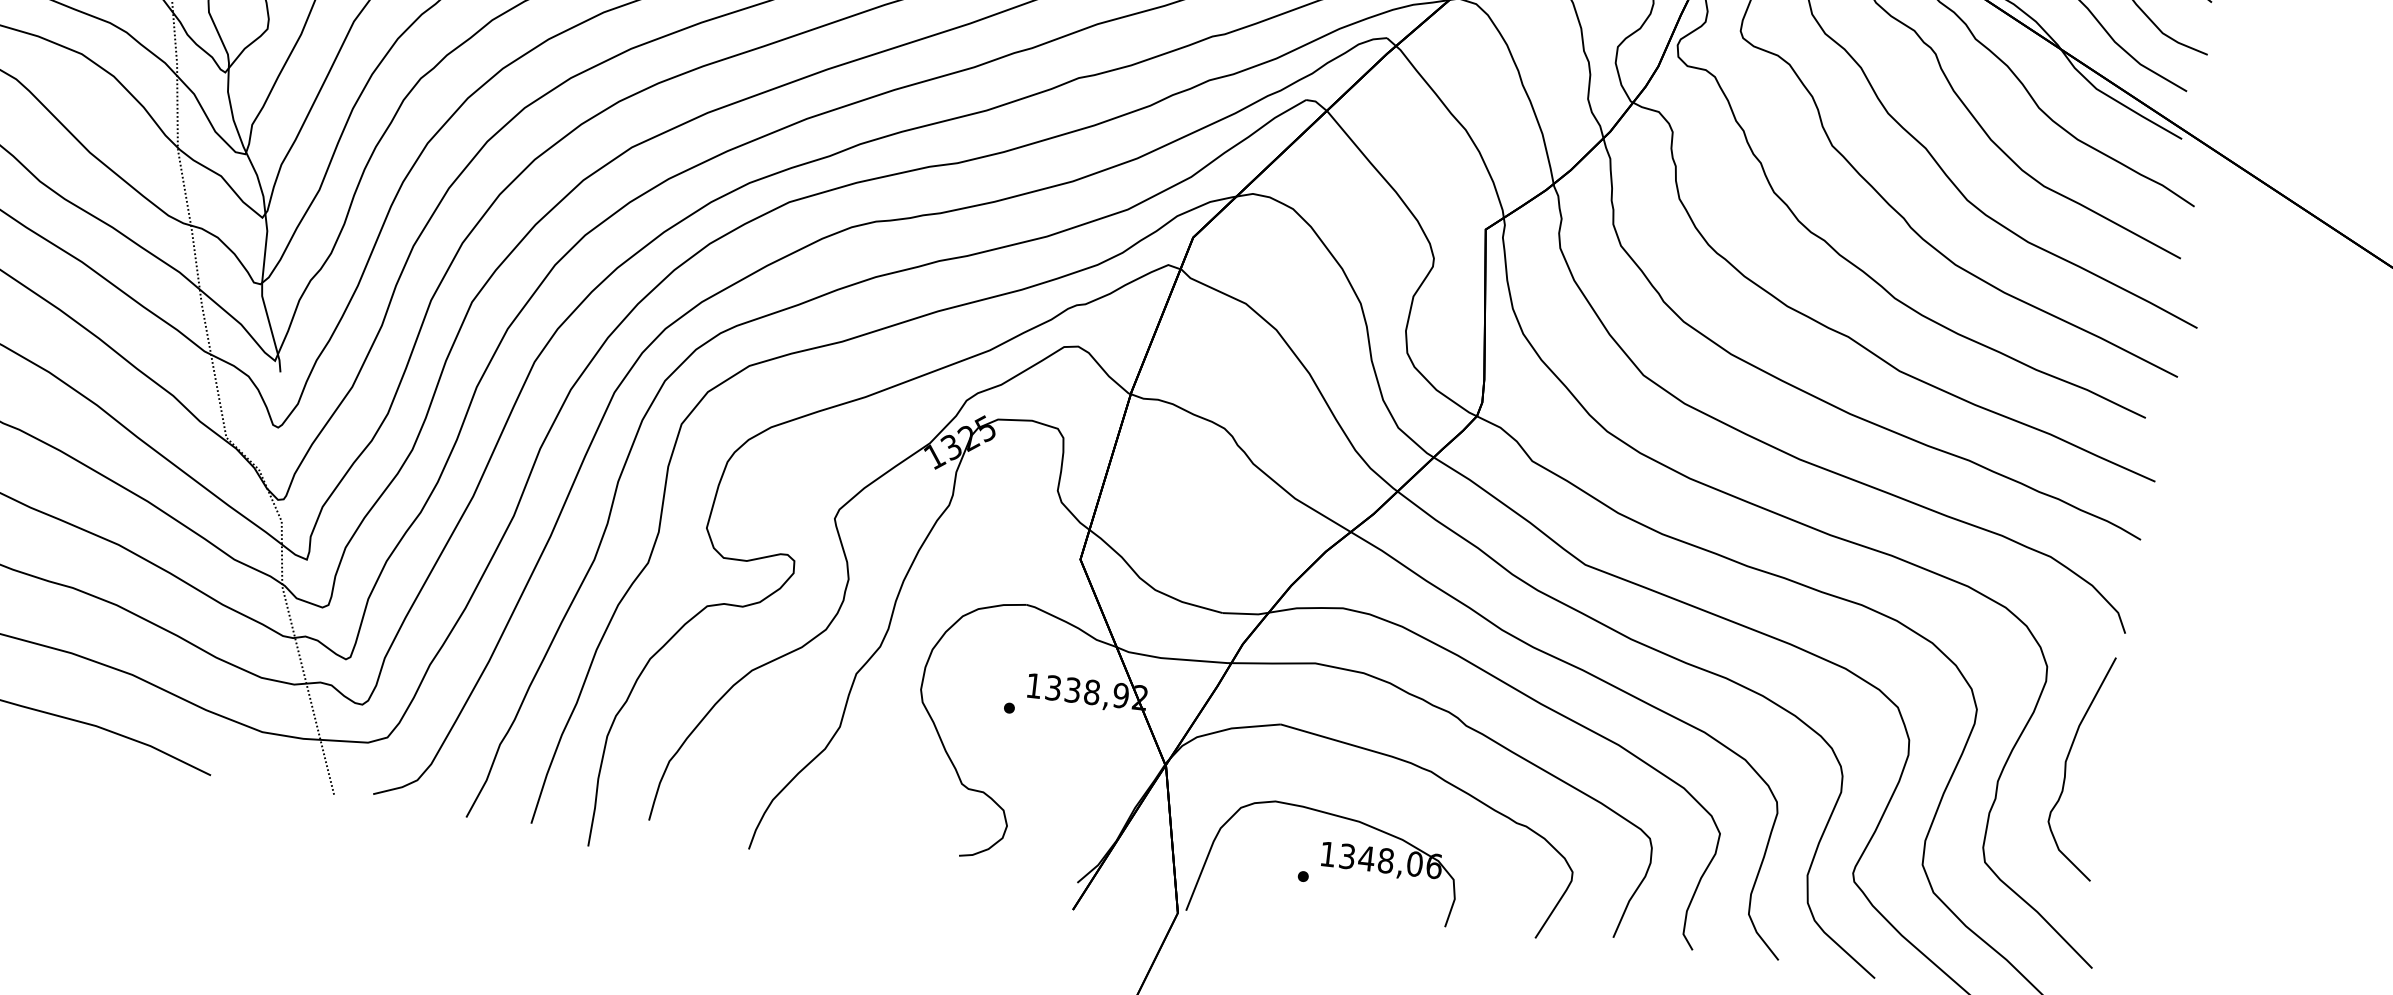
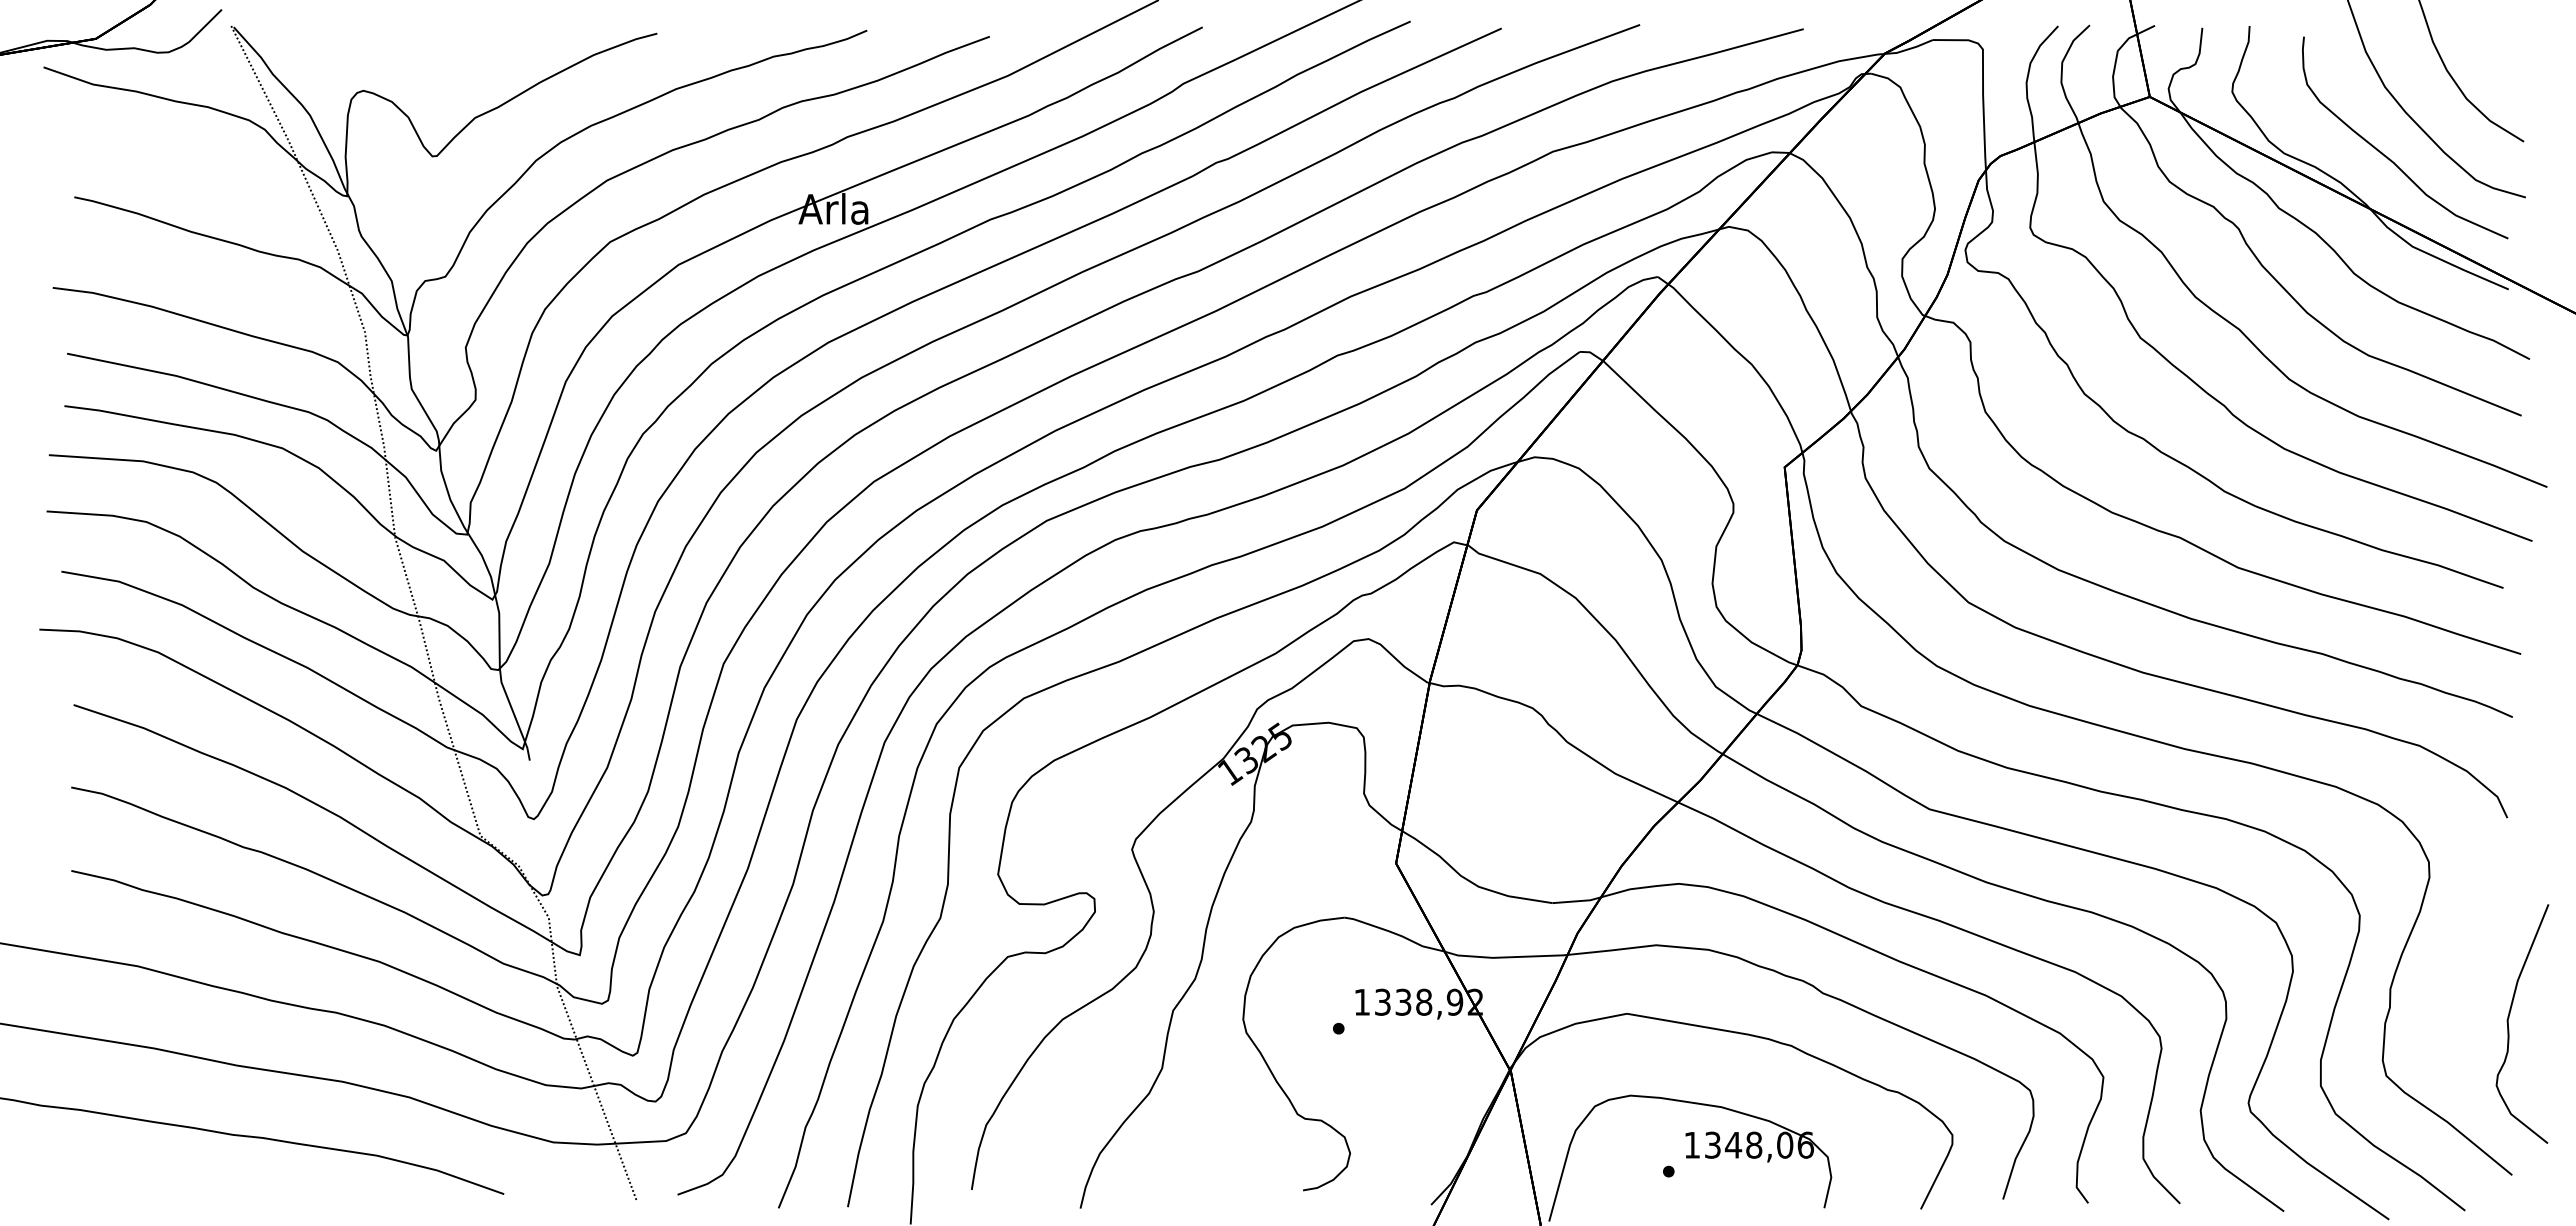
curve: (2067, 760) -> (2509, 1018), moved

